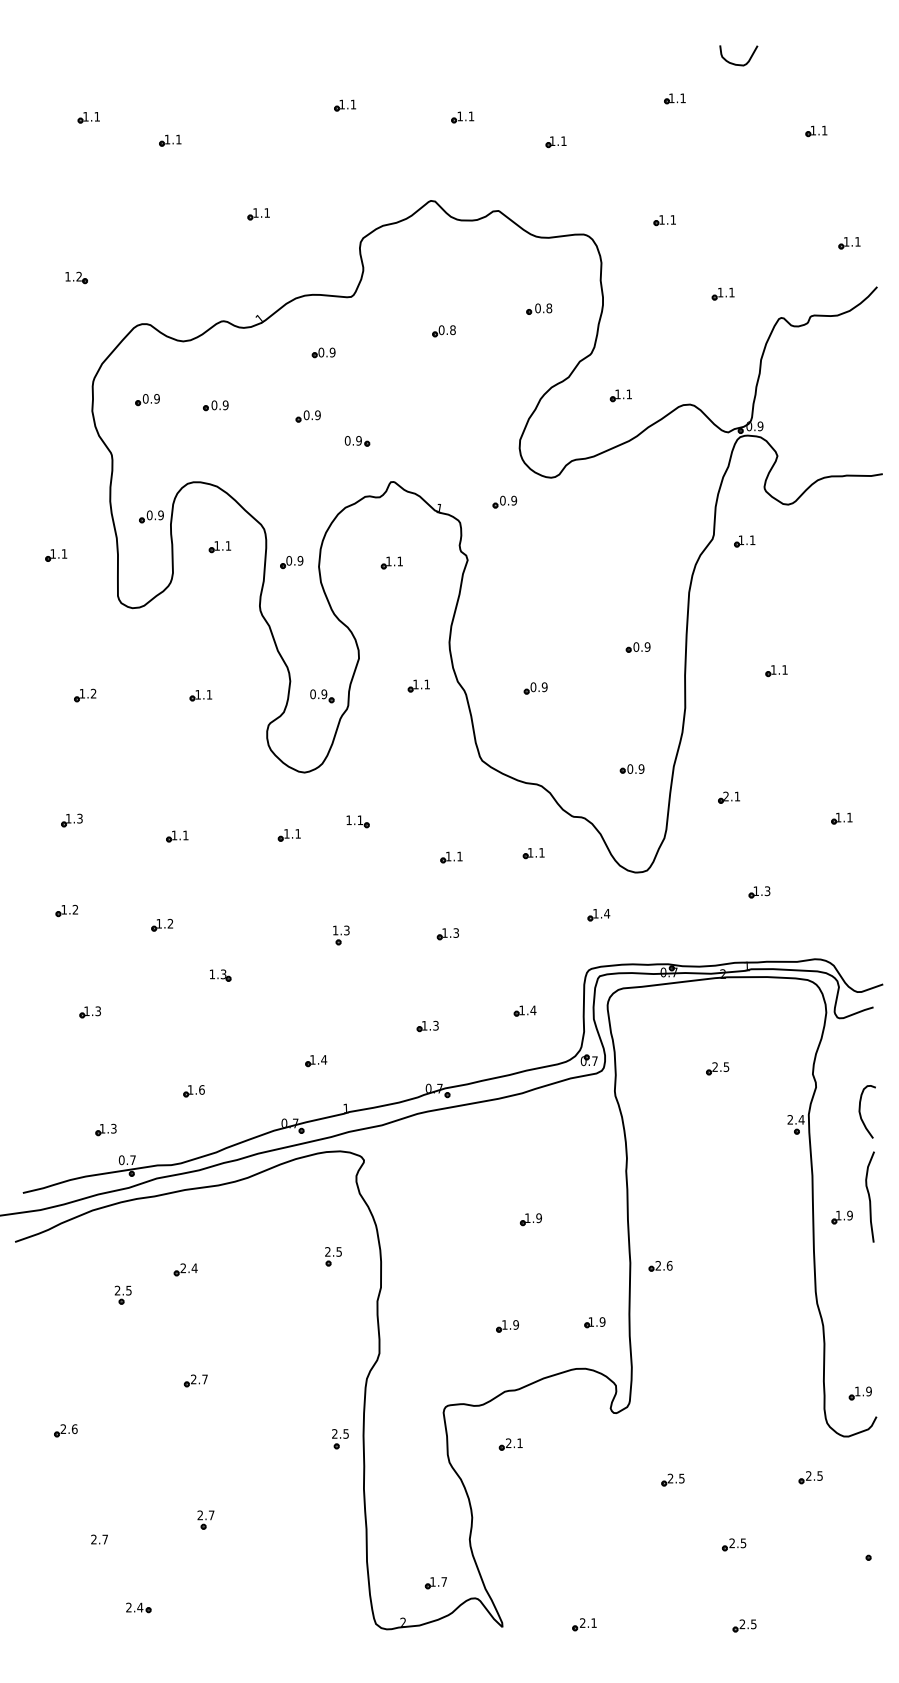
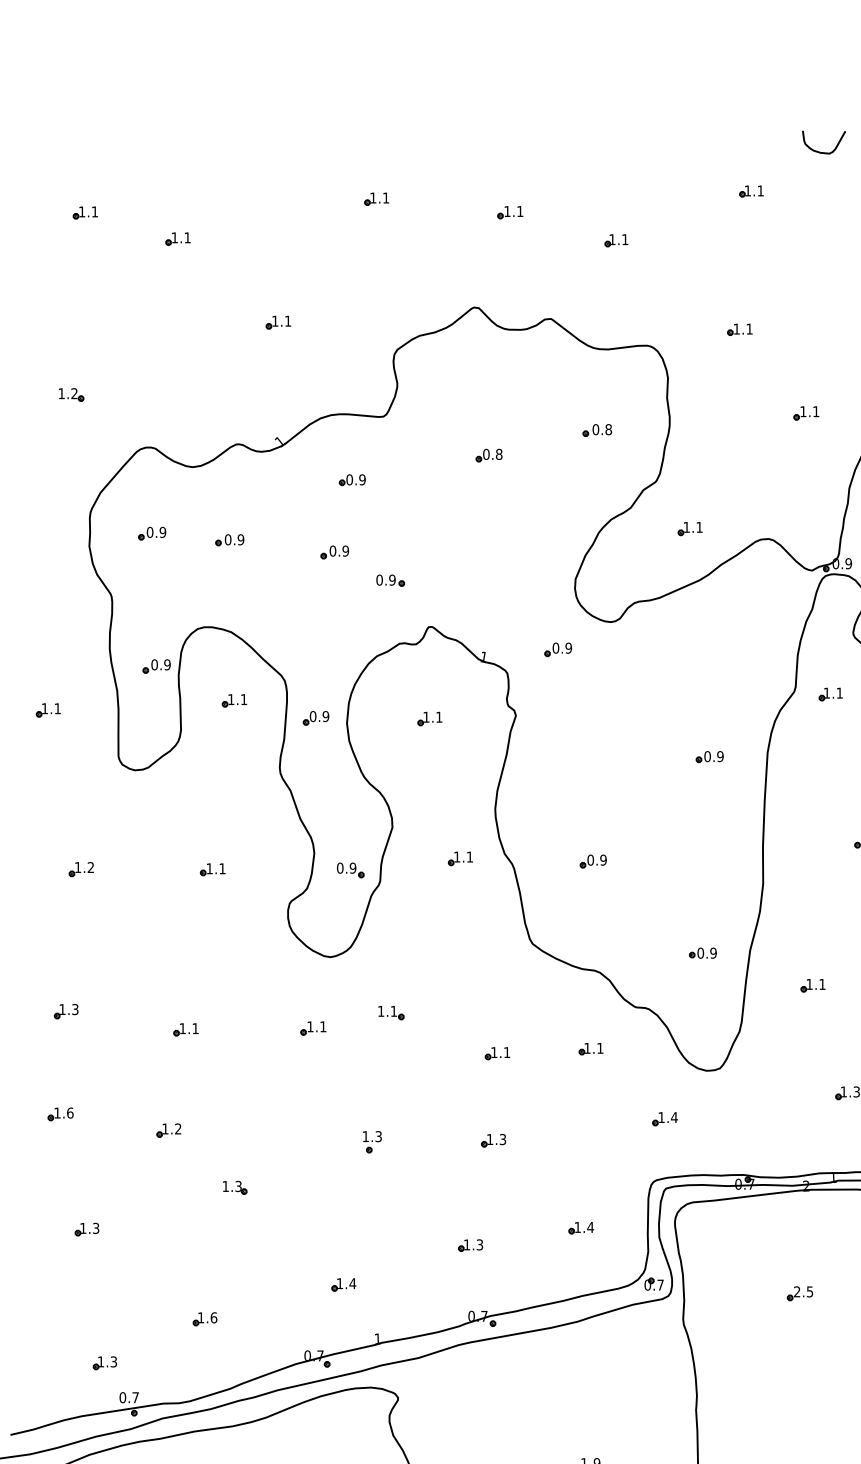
part: (637, 647) -> (708, 757), moved
text: (725, 795) -> (808, 983), 2.1 -> 1.1
text: (75, 909) -> (70, 1112), 1.2 -> 1.6

